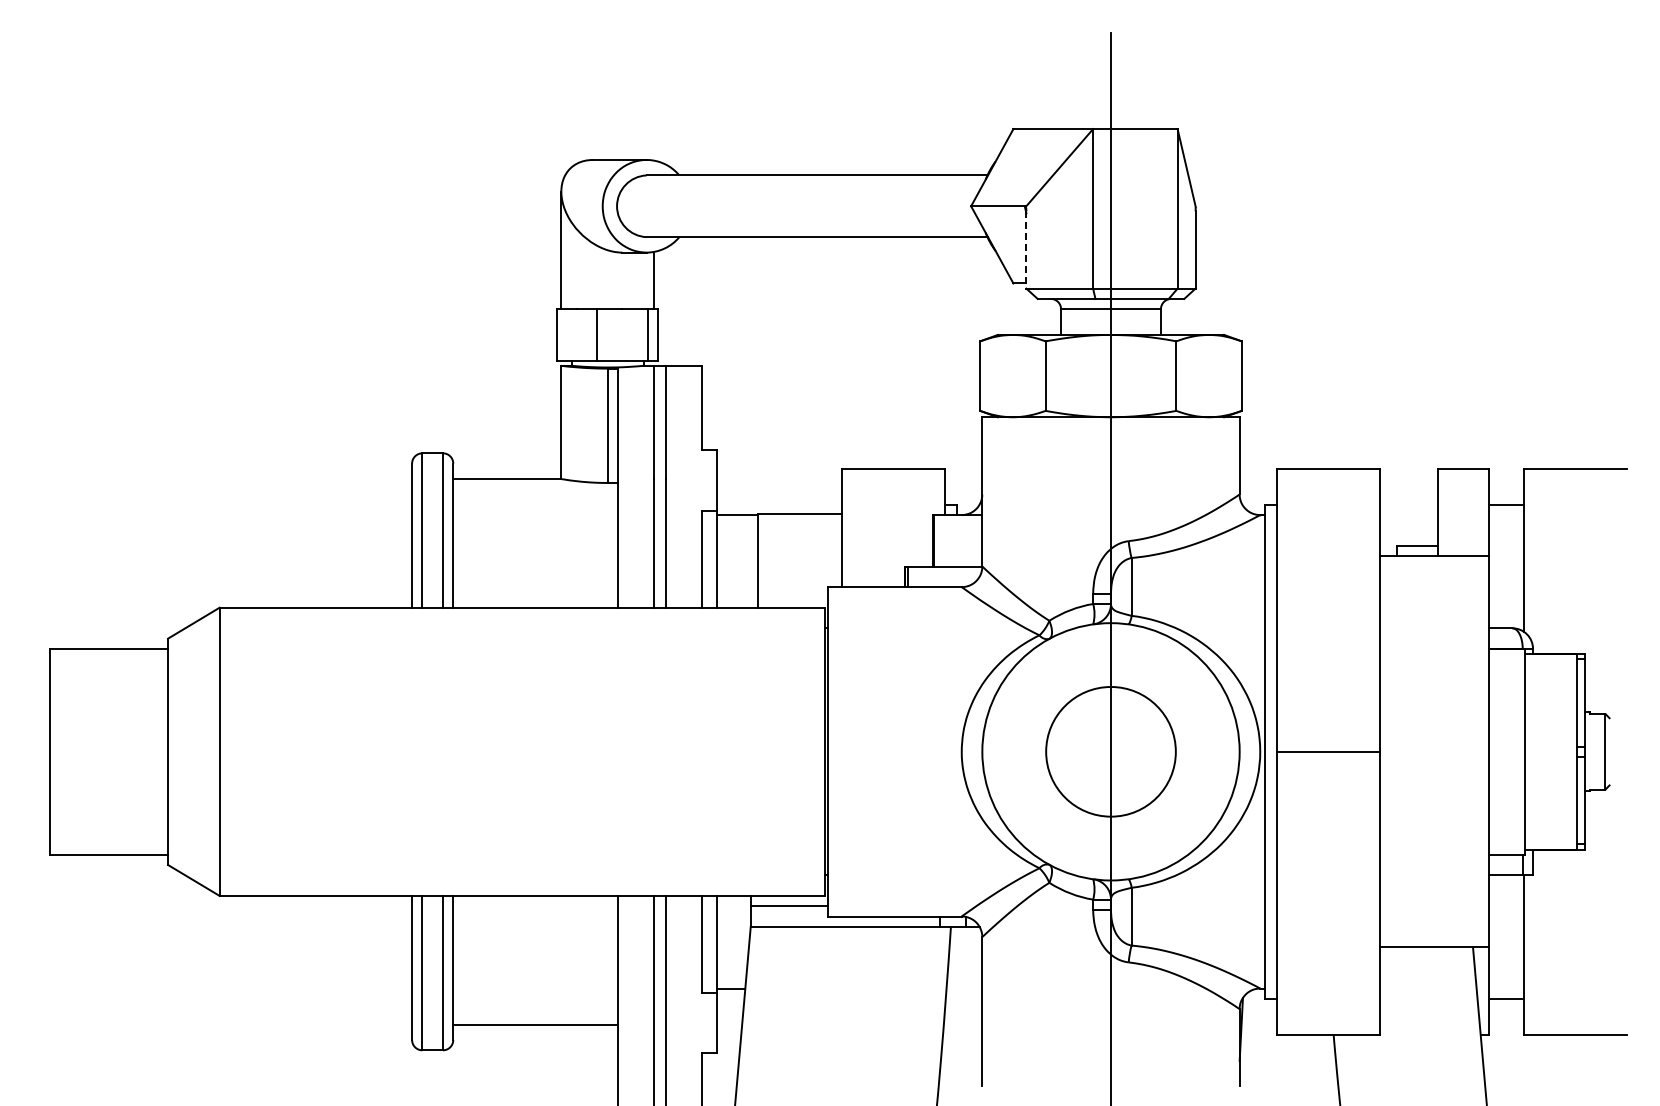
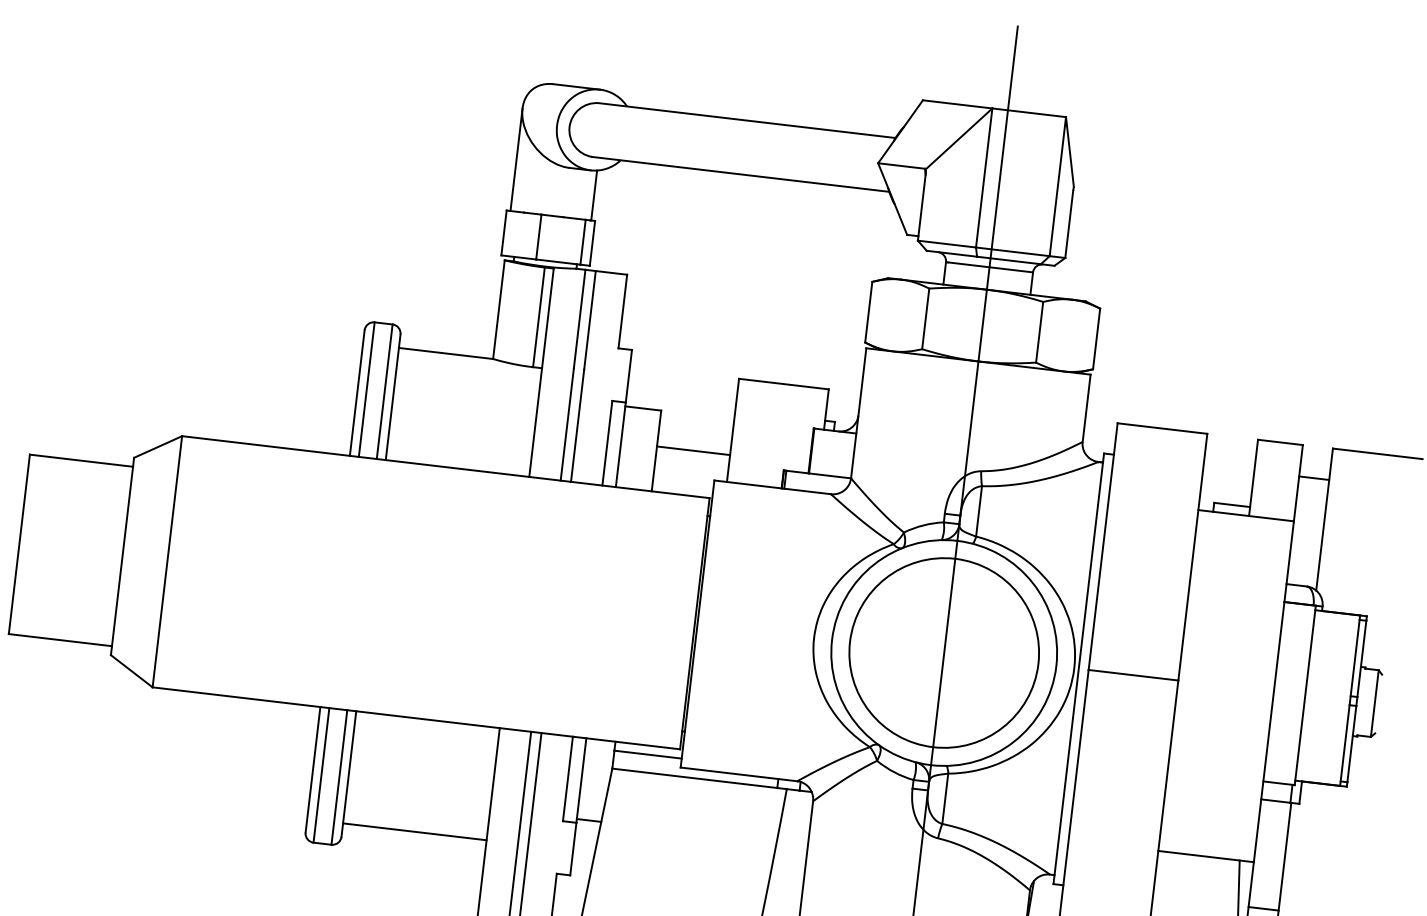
line: (1026, 250) -> (921, 207), dashed -> solid
line: (800, 514) -> (693, 450), moved
circle: (1110, 751) -> (943, 652), size x1.67

